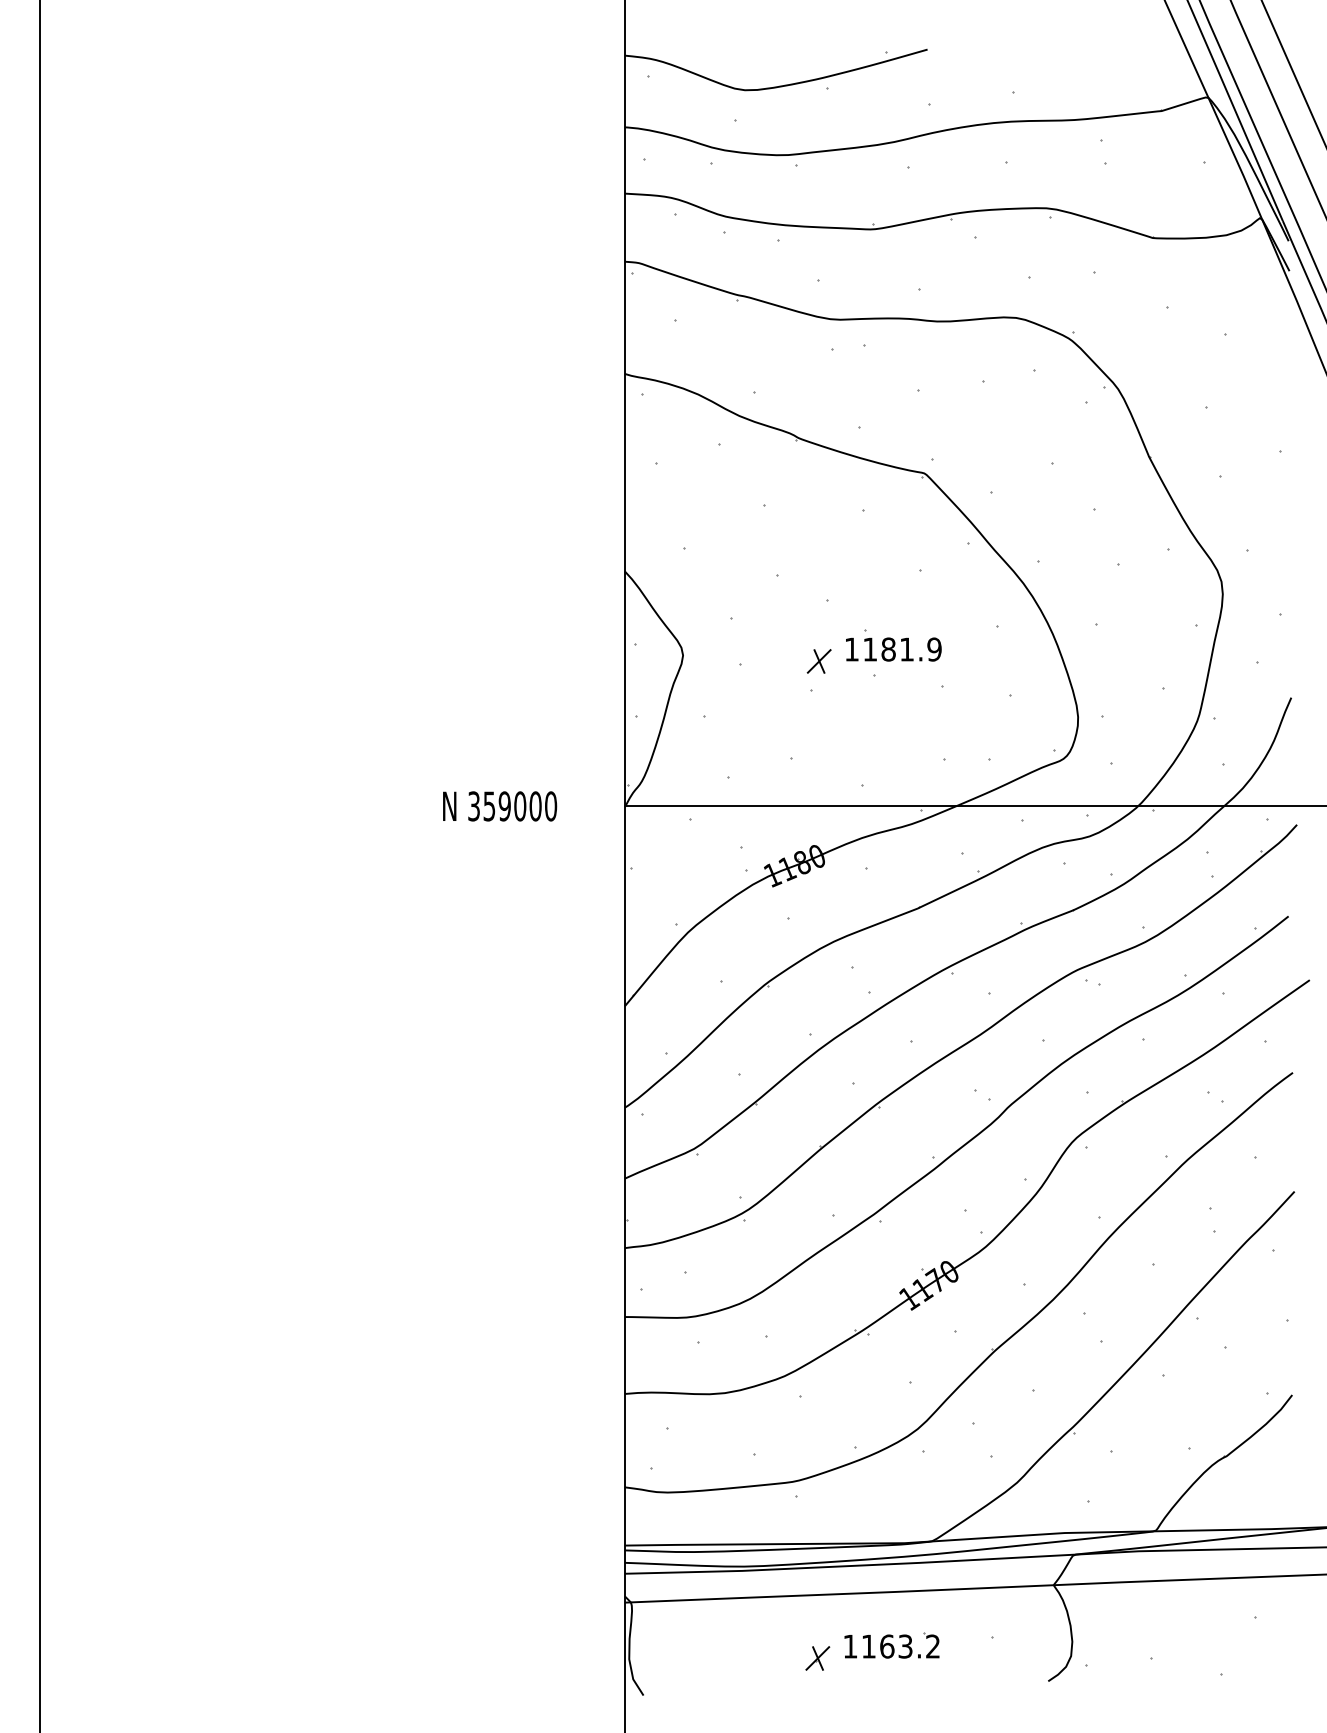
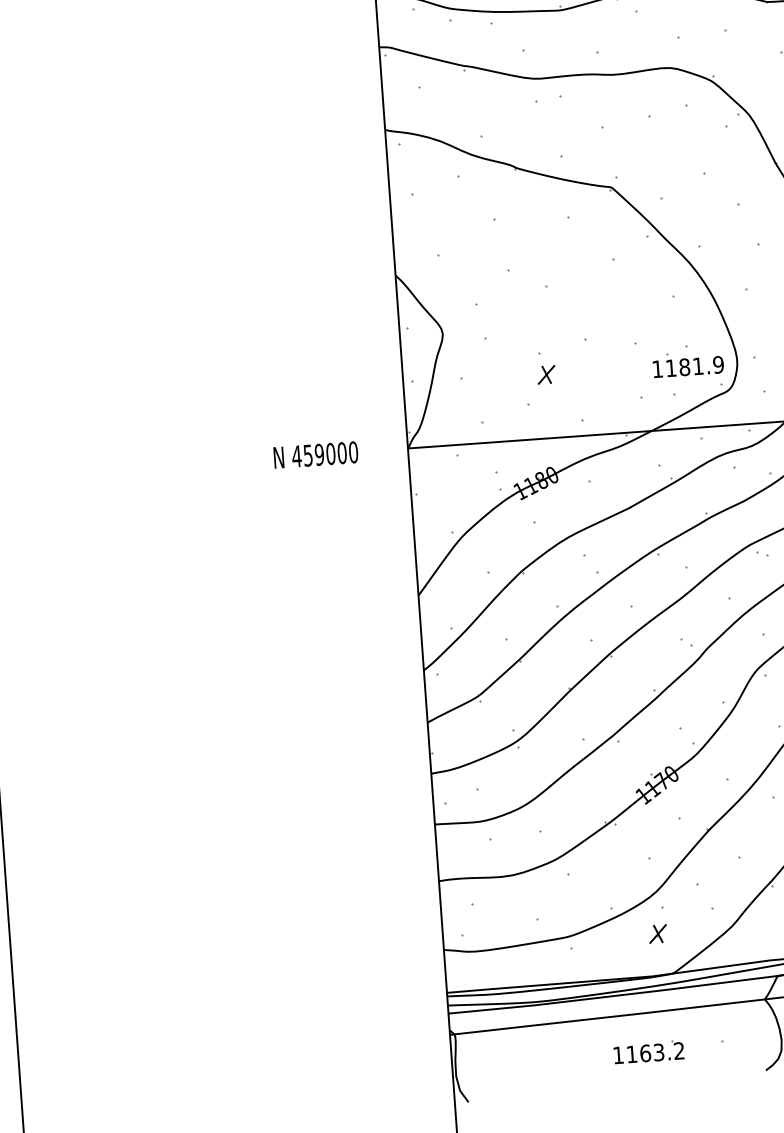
part: (893, 645) -> (688, 364), moved
part: (818, 661) -> (546, 374), moved
text: (473, 806) -> (296, 456), 359000 -> 459000
part: (817, 1658) -> (657, 934), moved

